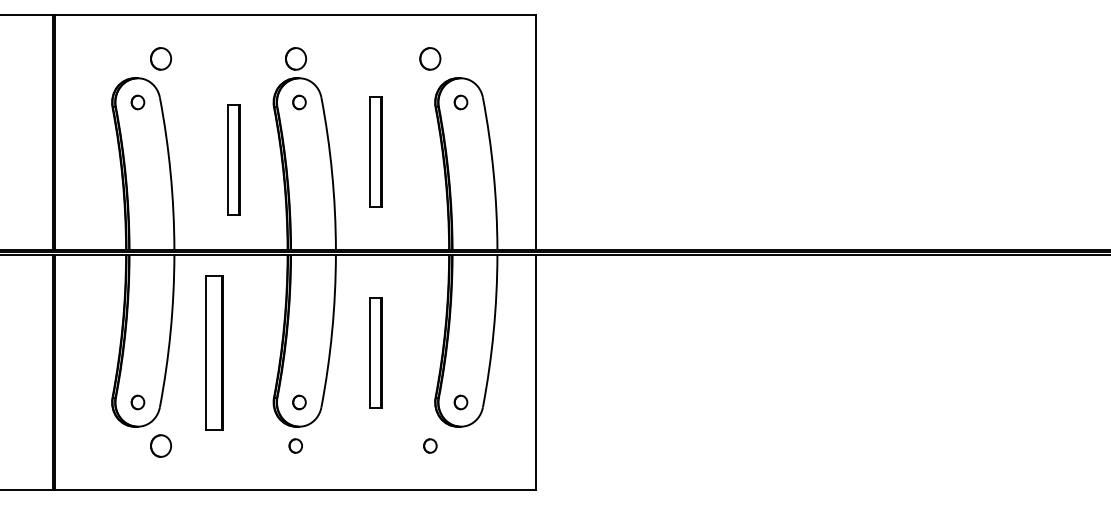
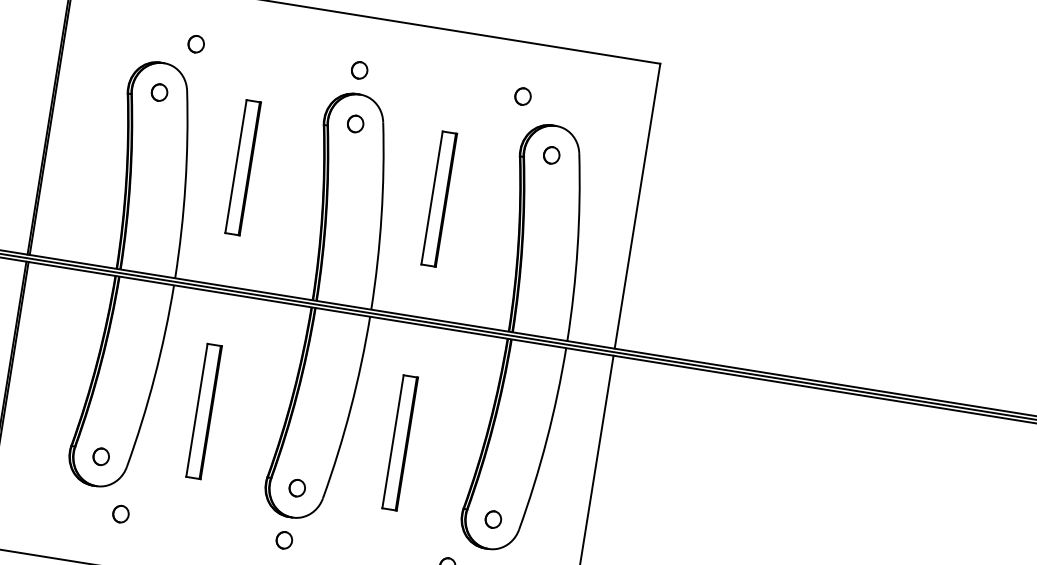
part: (161, 58) -> (196, 43), size x0.62
part: (295, 58) -> (359, 69), size x0.62
part: (430, 58) -> (523, 96), size x0.62
part: (233, 159) -> (242, 166), moved
part: (214, 352) -> (203, 410), size x0.71
part: (161, 445) -> (121, 513), size x0.62

